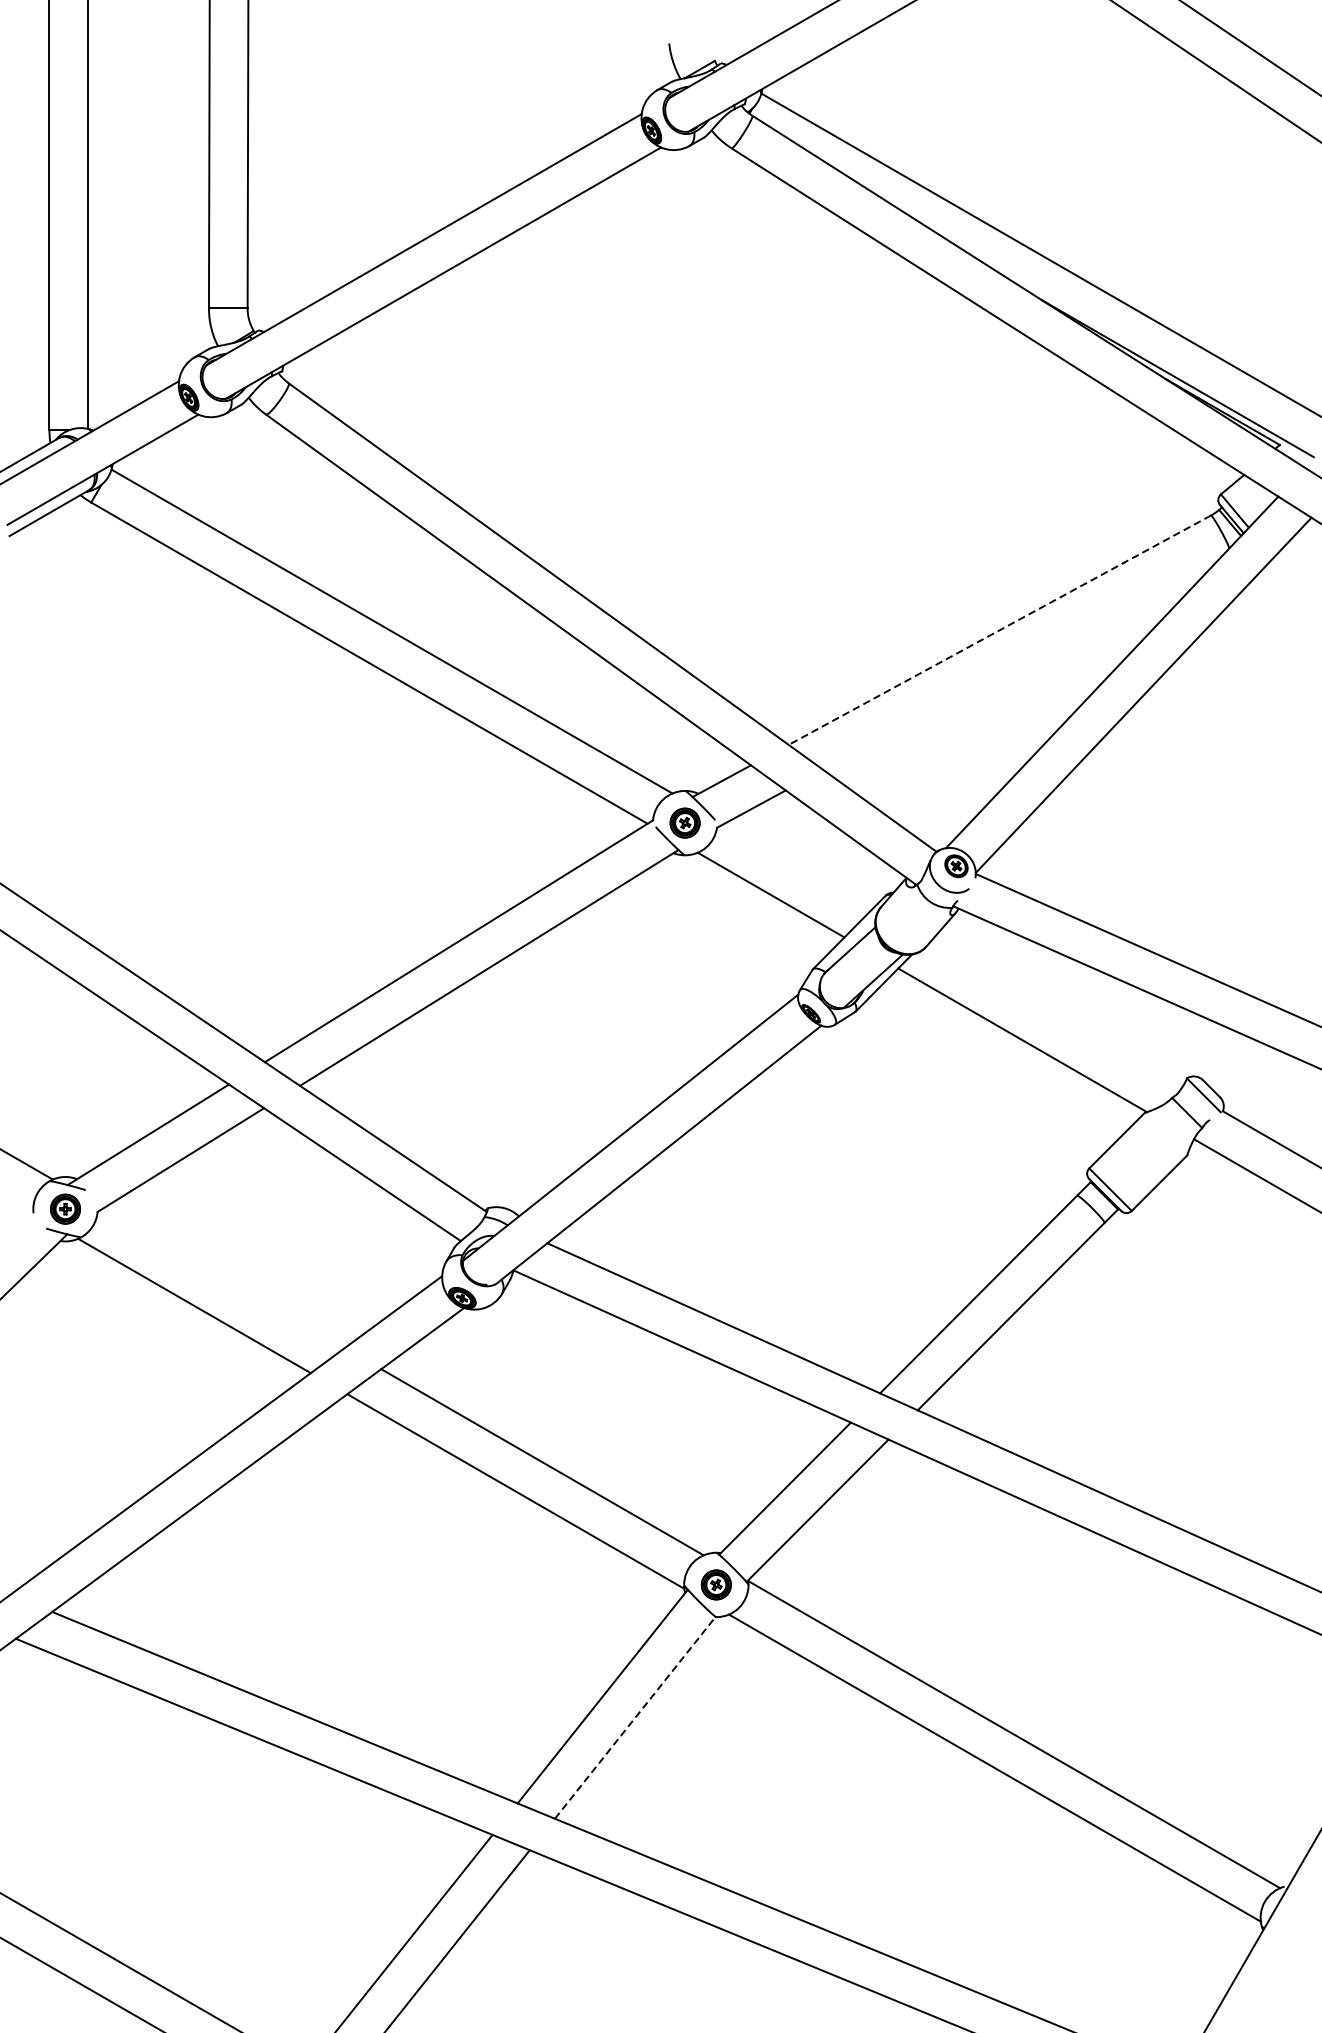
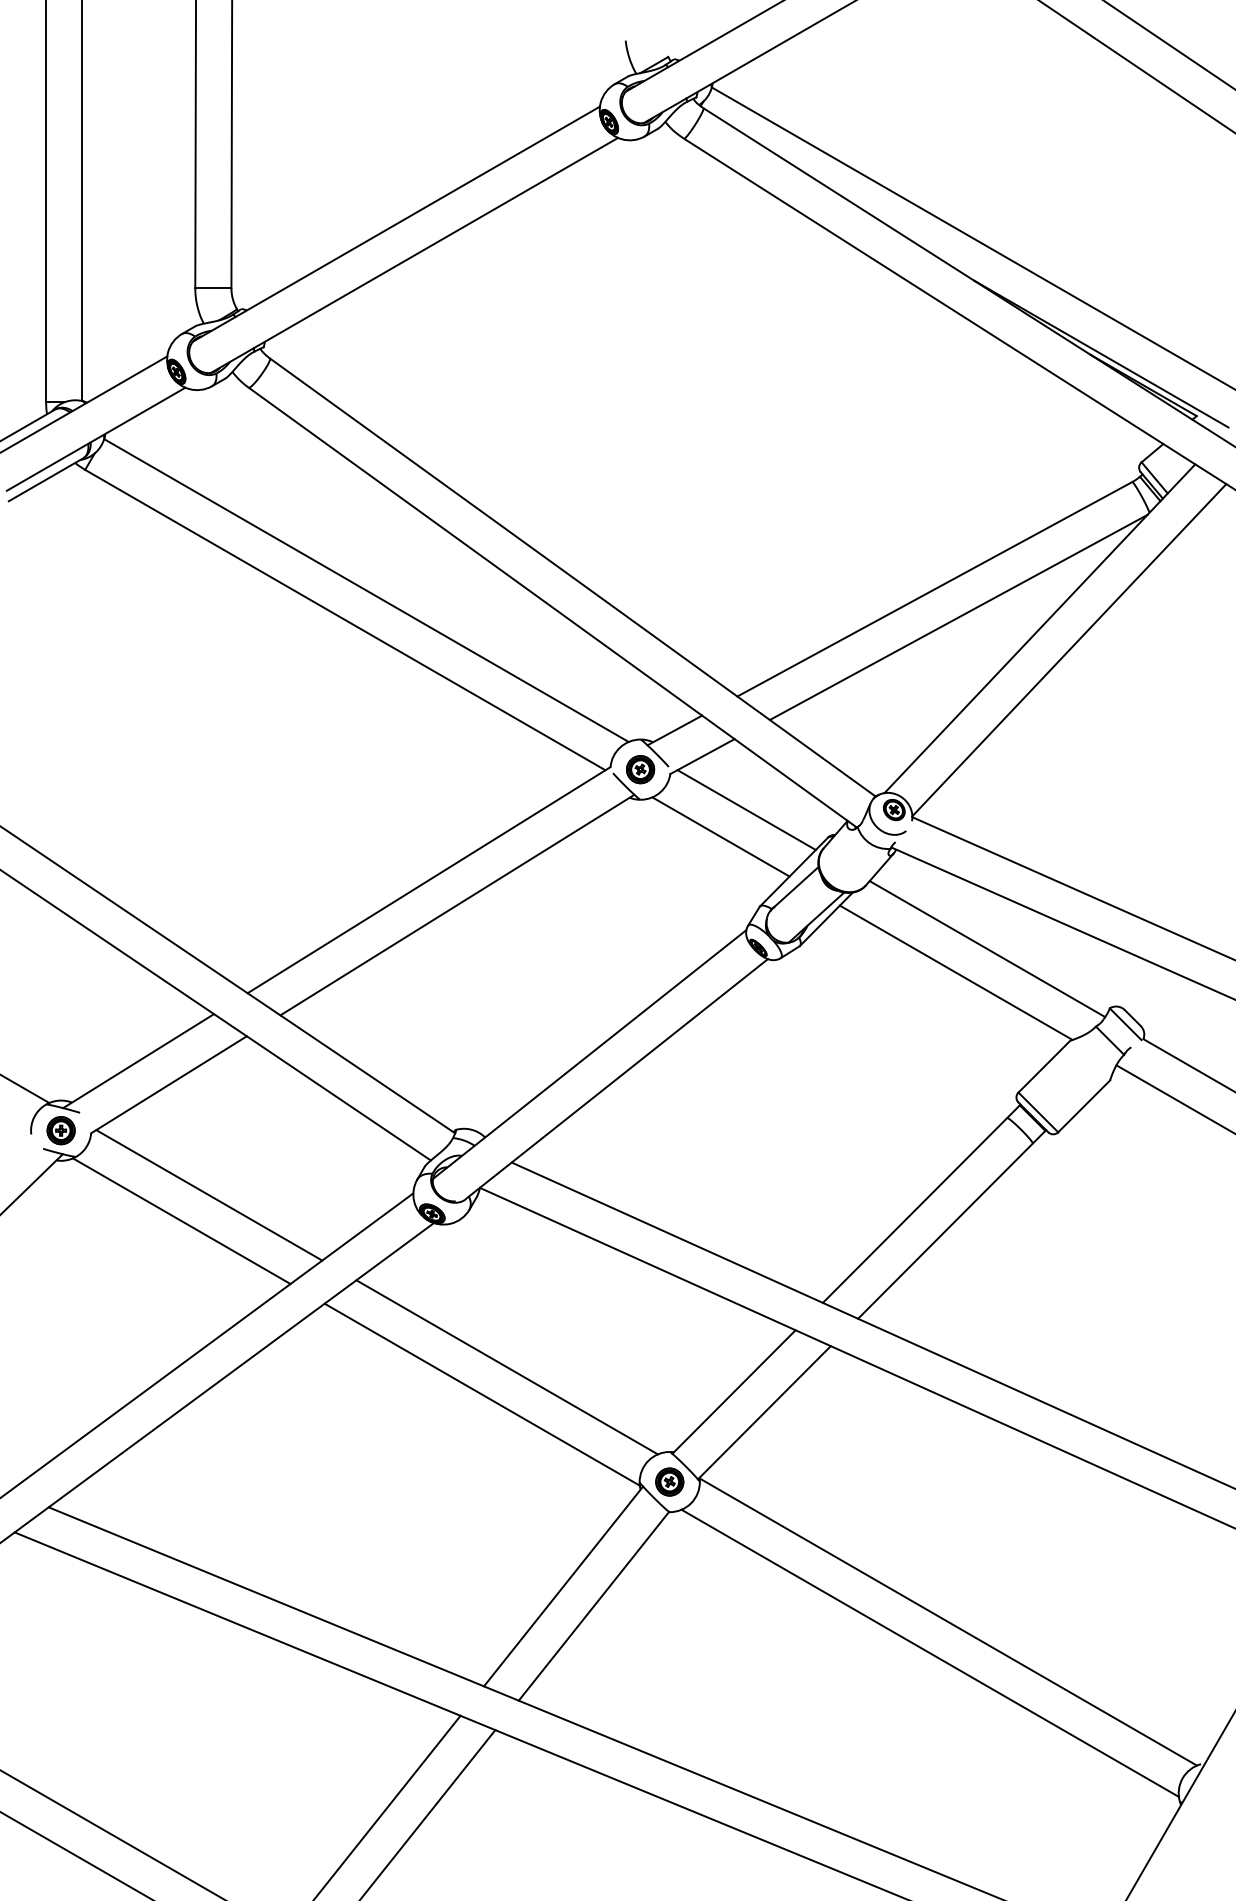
line: (999, 630) -> (934, 589), dashed -> solid
line: (1025, 660) -> (958, 617), added
line: (798, 865) -> (746, 809), added
line: (1056, 1015) -> (987, 949), added
line: (224, 1278) -> (209, 1195), added
line: (634, 1718) -> (593, 1606), dashed -> solid

